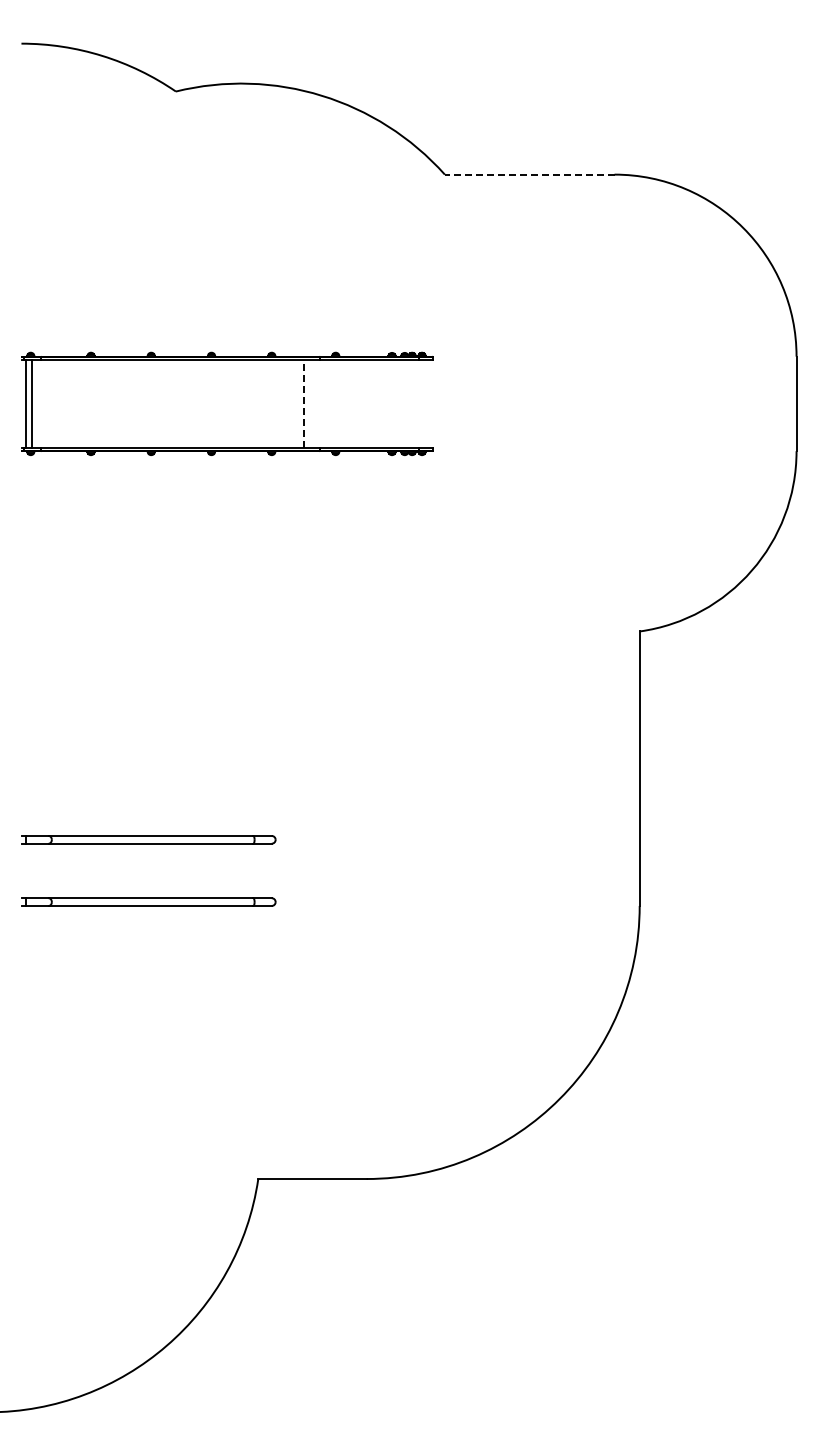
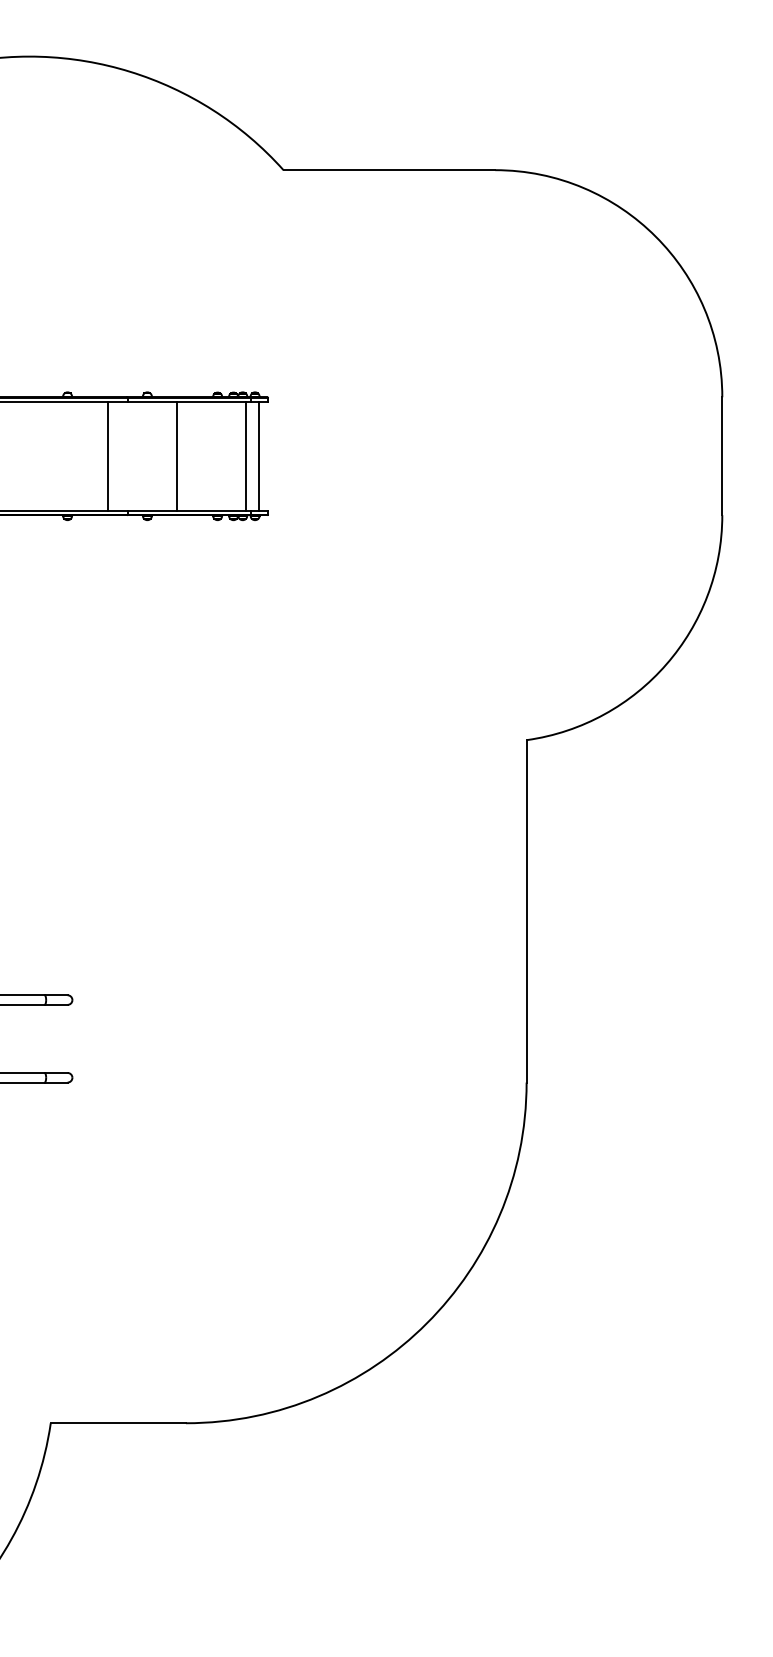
line: (529, 174) -> (389, 170), dashed -> solid
line: (303, 403) -> (107, 455), dashed -> solid
line: (359, 403) -> (177, 455), added
line: (414, 403) -> (245, 455), added
line: (425, 403) -> (259, 455), added

